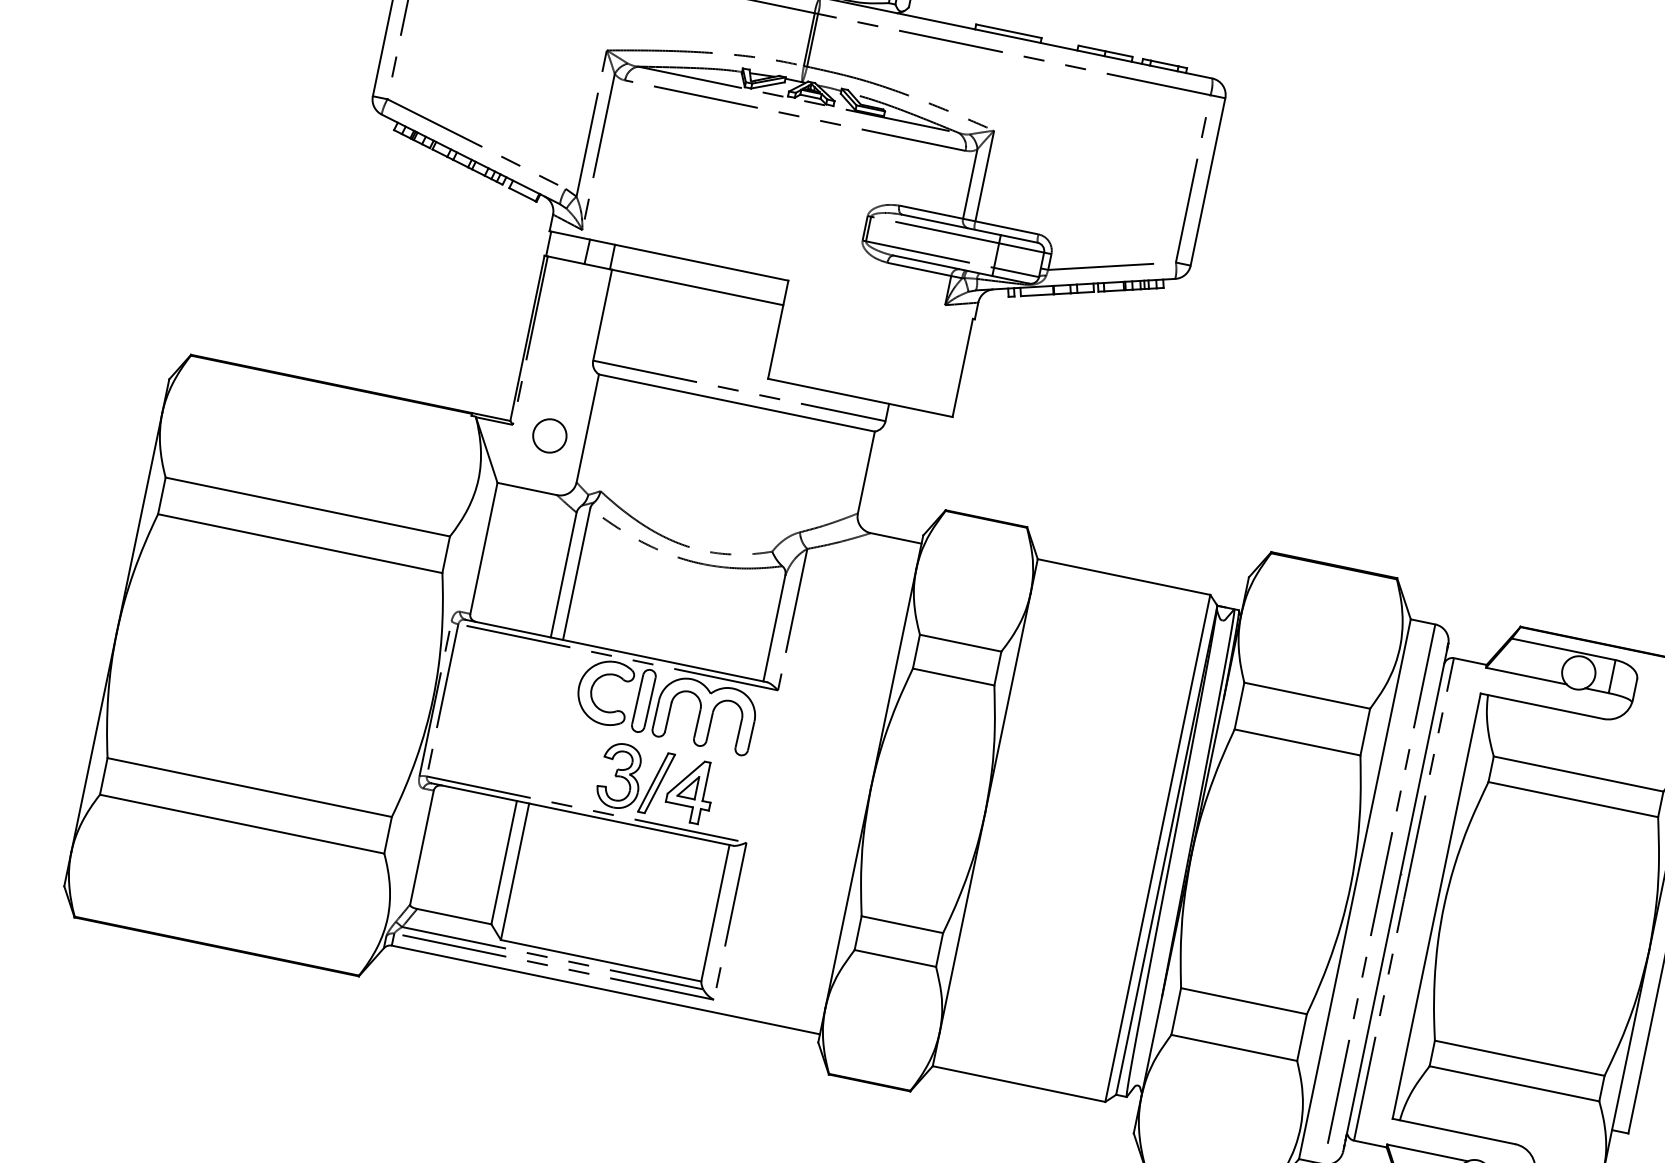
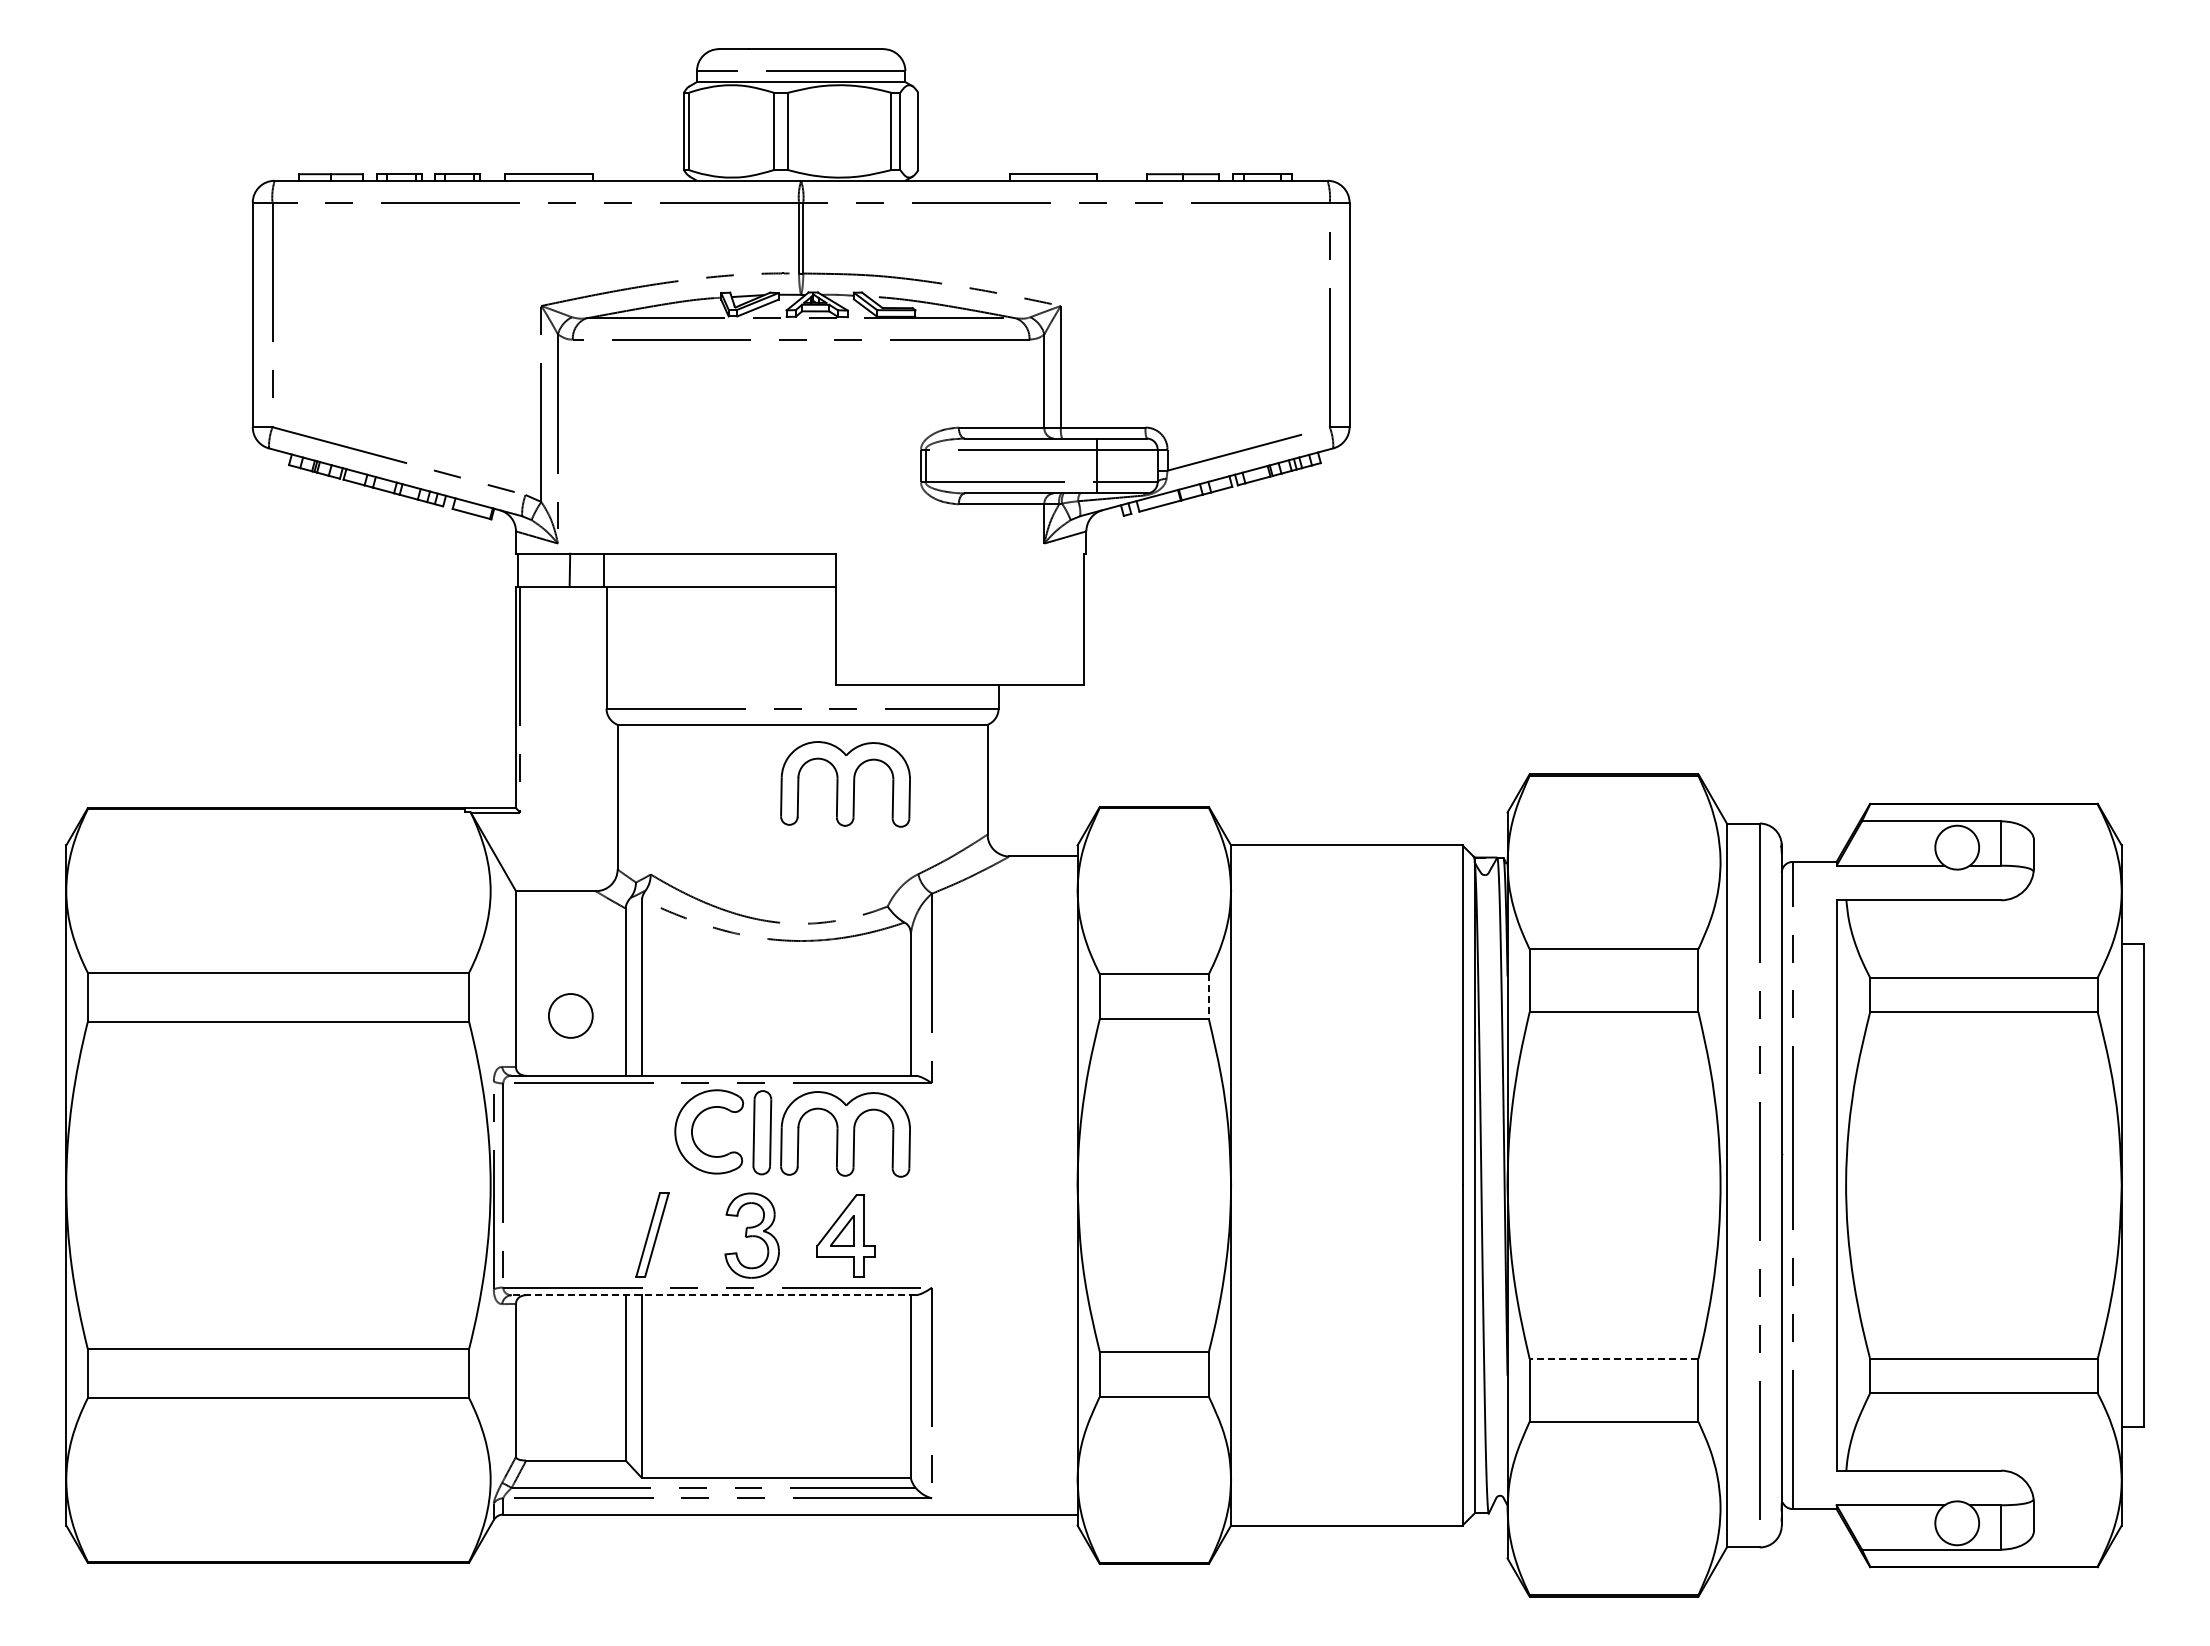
circle: (549, 435) -> (570, 1015), moved
part: (759, 454) -> (845, 784), added
line: (997, 668) -> (1208, 996), solid -> dashed
part: (656, 782) -> (652, 1234), moved
line: (582, 814) -> (713, 1295), solid -> dashed
line: (1243, 1001) -> (1613, 1359), solid -> dashed

